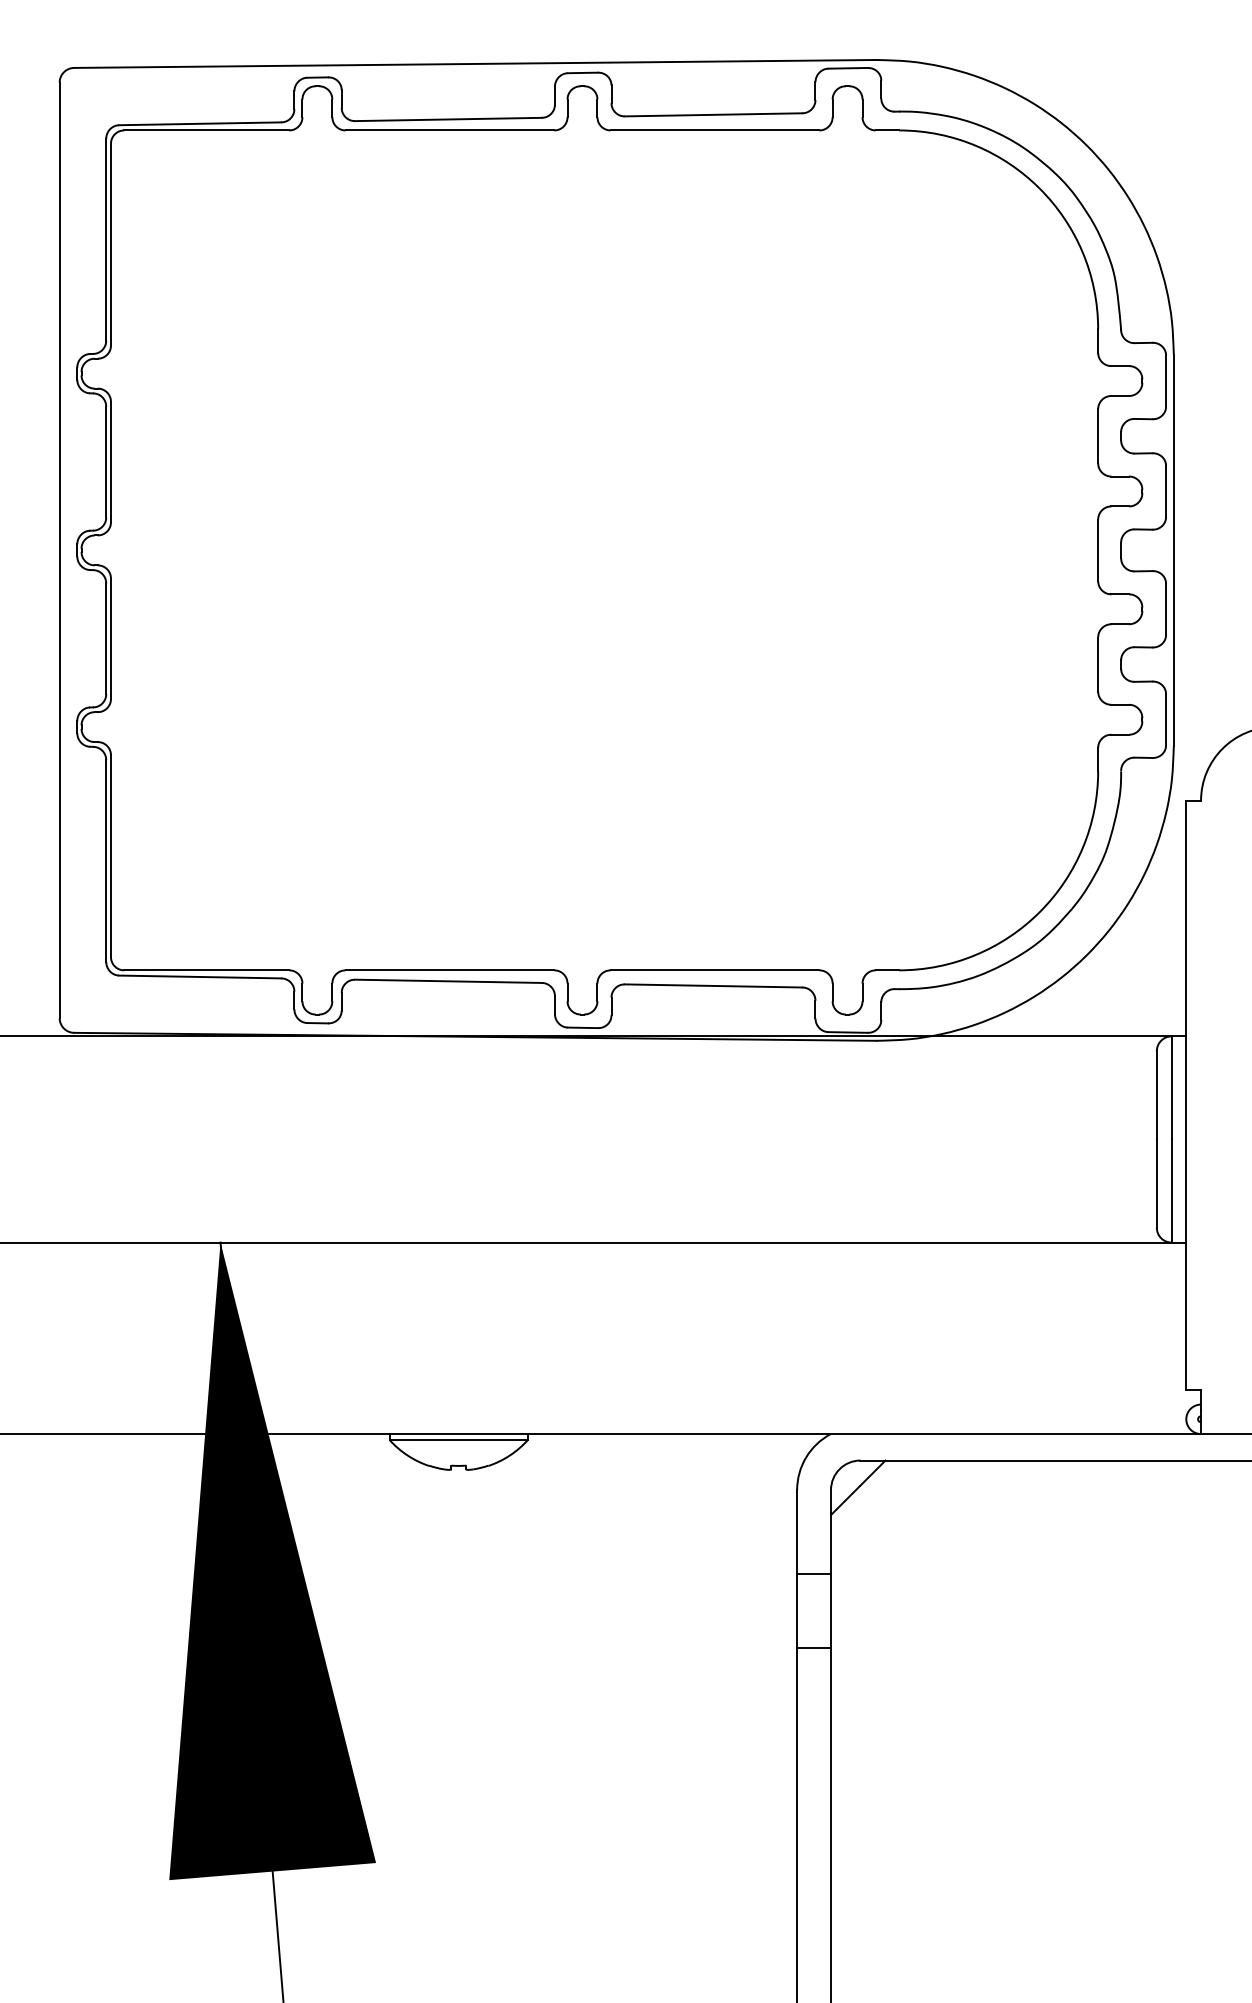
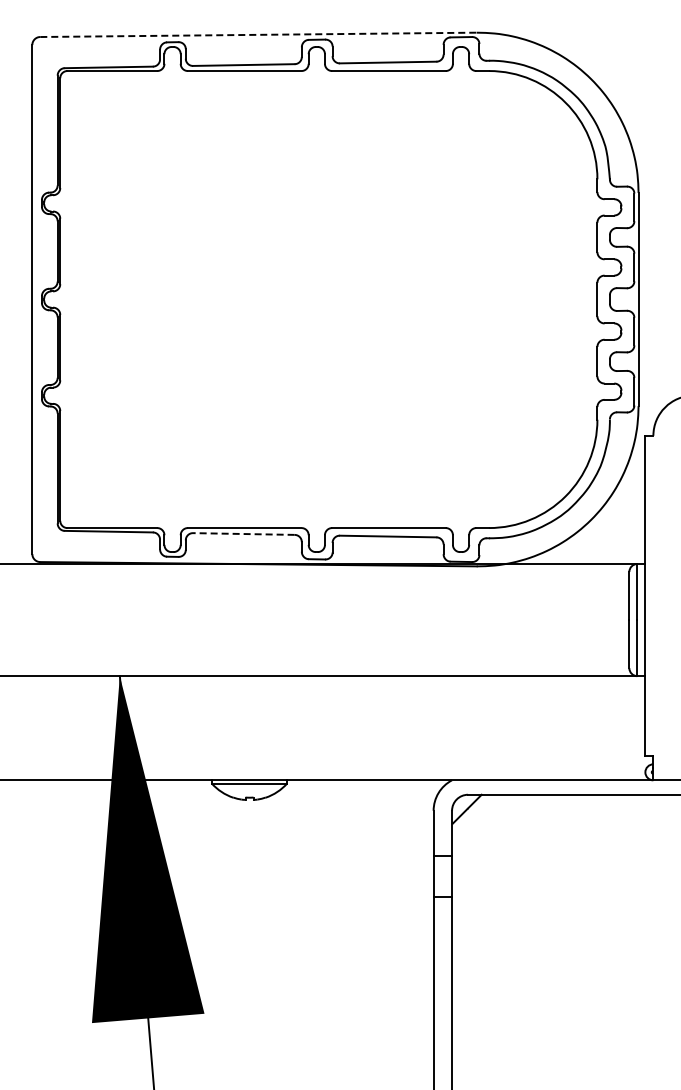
line: (475, 63) -> (258, 34), solid -> dashed
line: (447, 982) -> (243, 534), solid -> dashed

